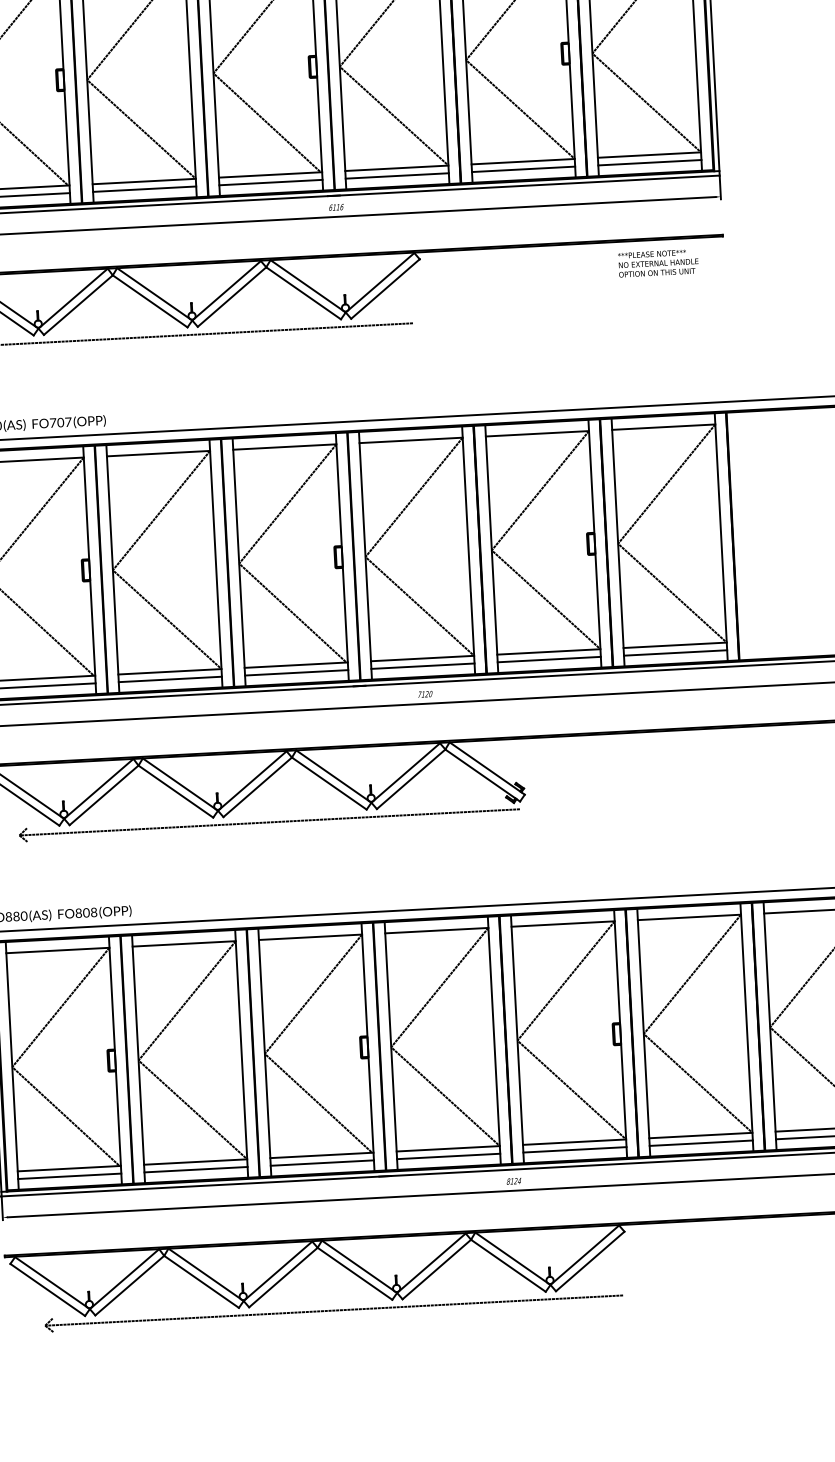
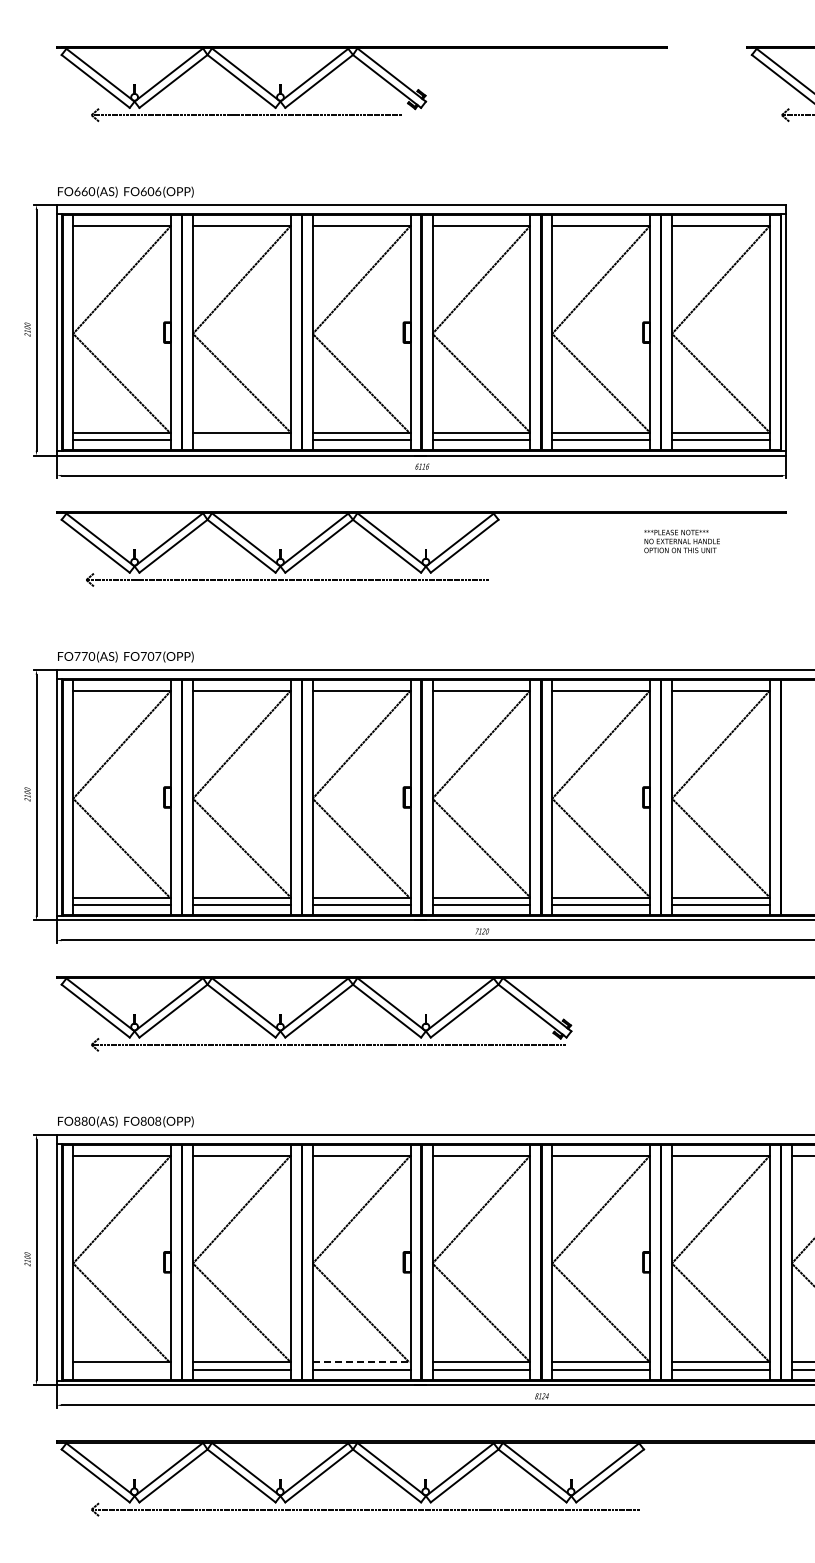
line: (144, 188) -> (241, 439), removed
text: (657, 263) -> (681, 541), moved
line: (321, 1155) -> (361, 1362), solid -> dashed
line: (70, 1176) -> (122, 1369), removed

